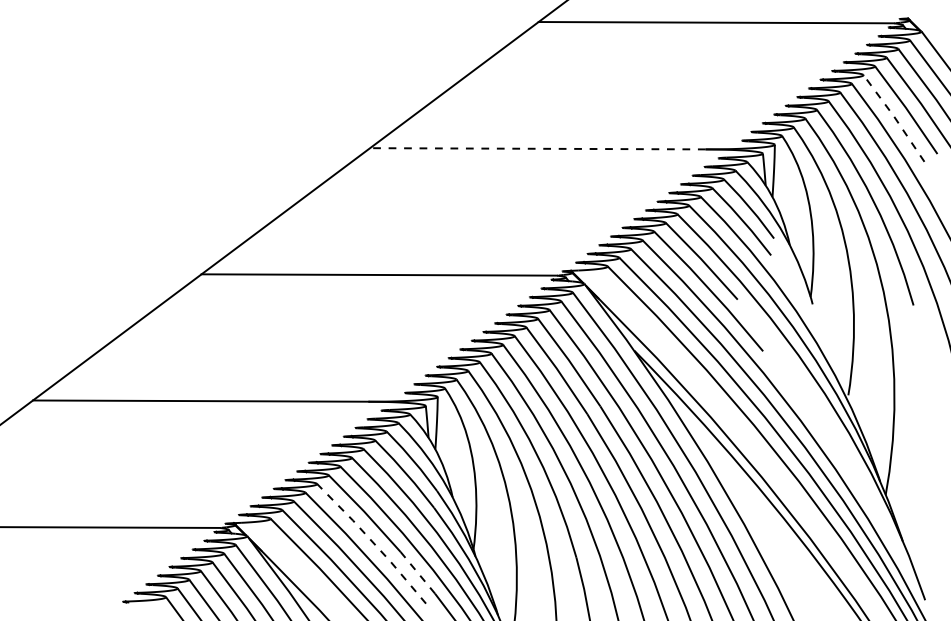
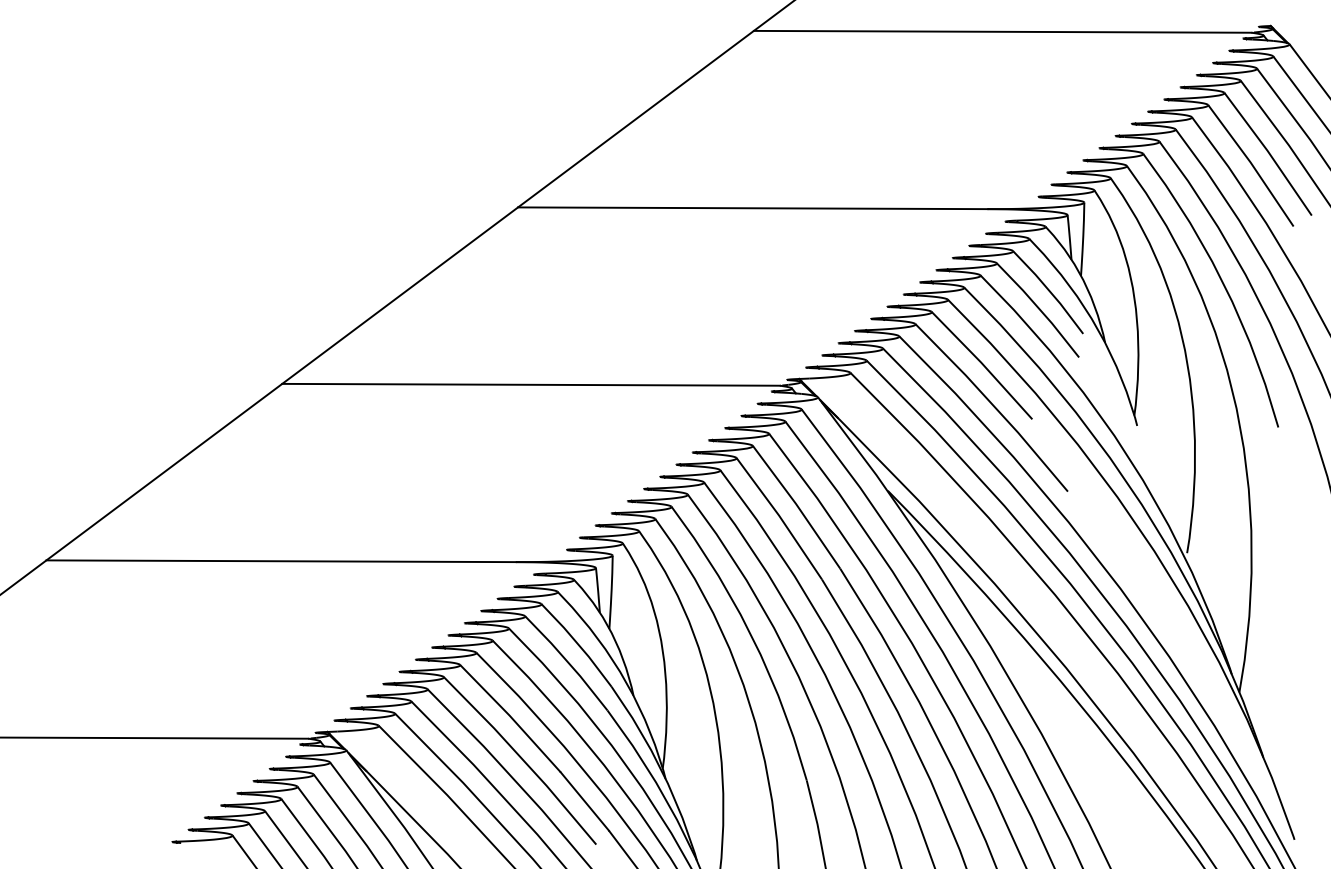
line: (894, 117) -> (1251, 164), dashed -> solid
line: (537, 148) -> (752, 208), dashed -> solid
line: (373, 542) -> (522, 759), dashed -> solid
line: (417, 572) -> (584, 801), dashed -> solid

